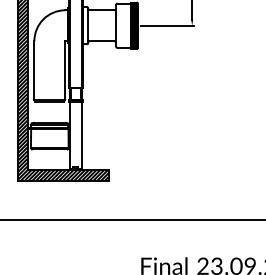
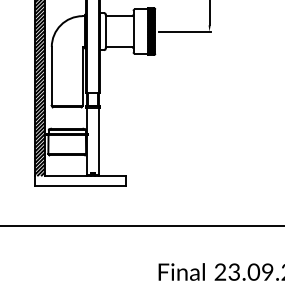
hatch: (63, 175) -> (80, 181), removed

